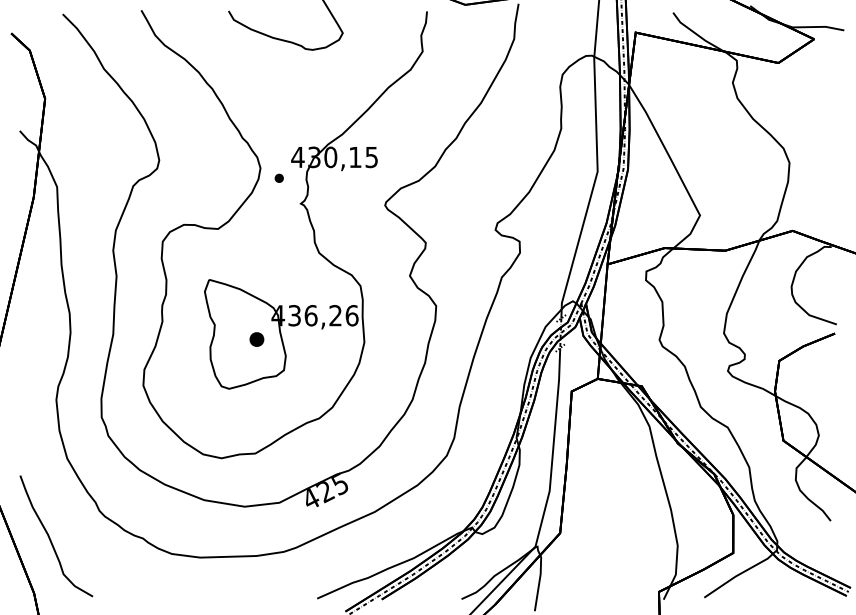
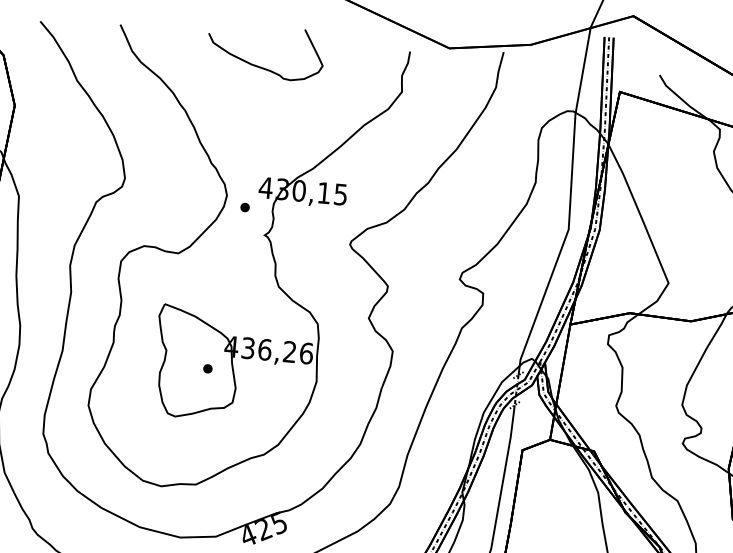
part: (256, 338) -> (207, 367), size x0.62

